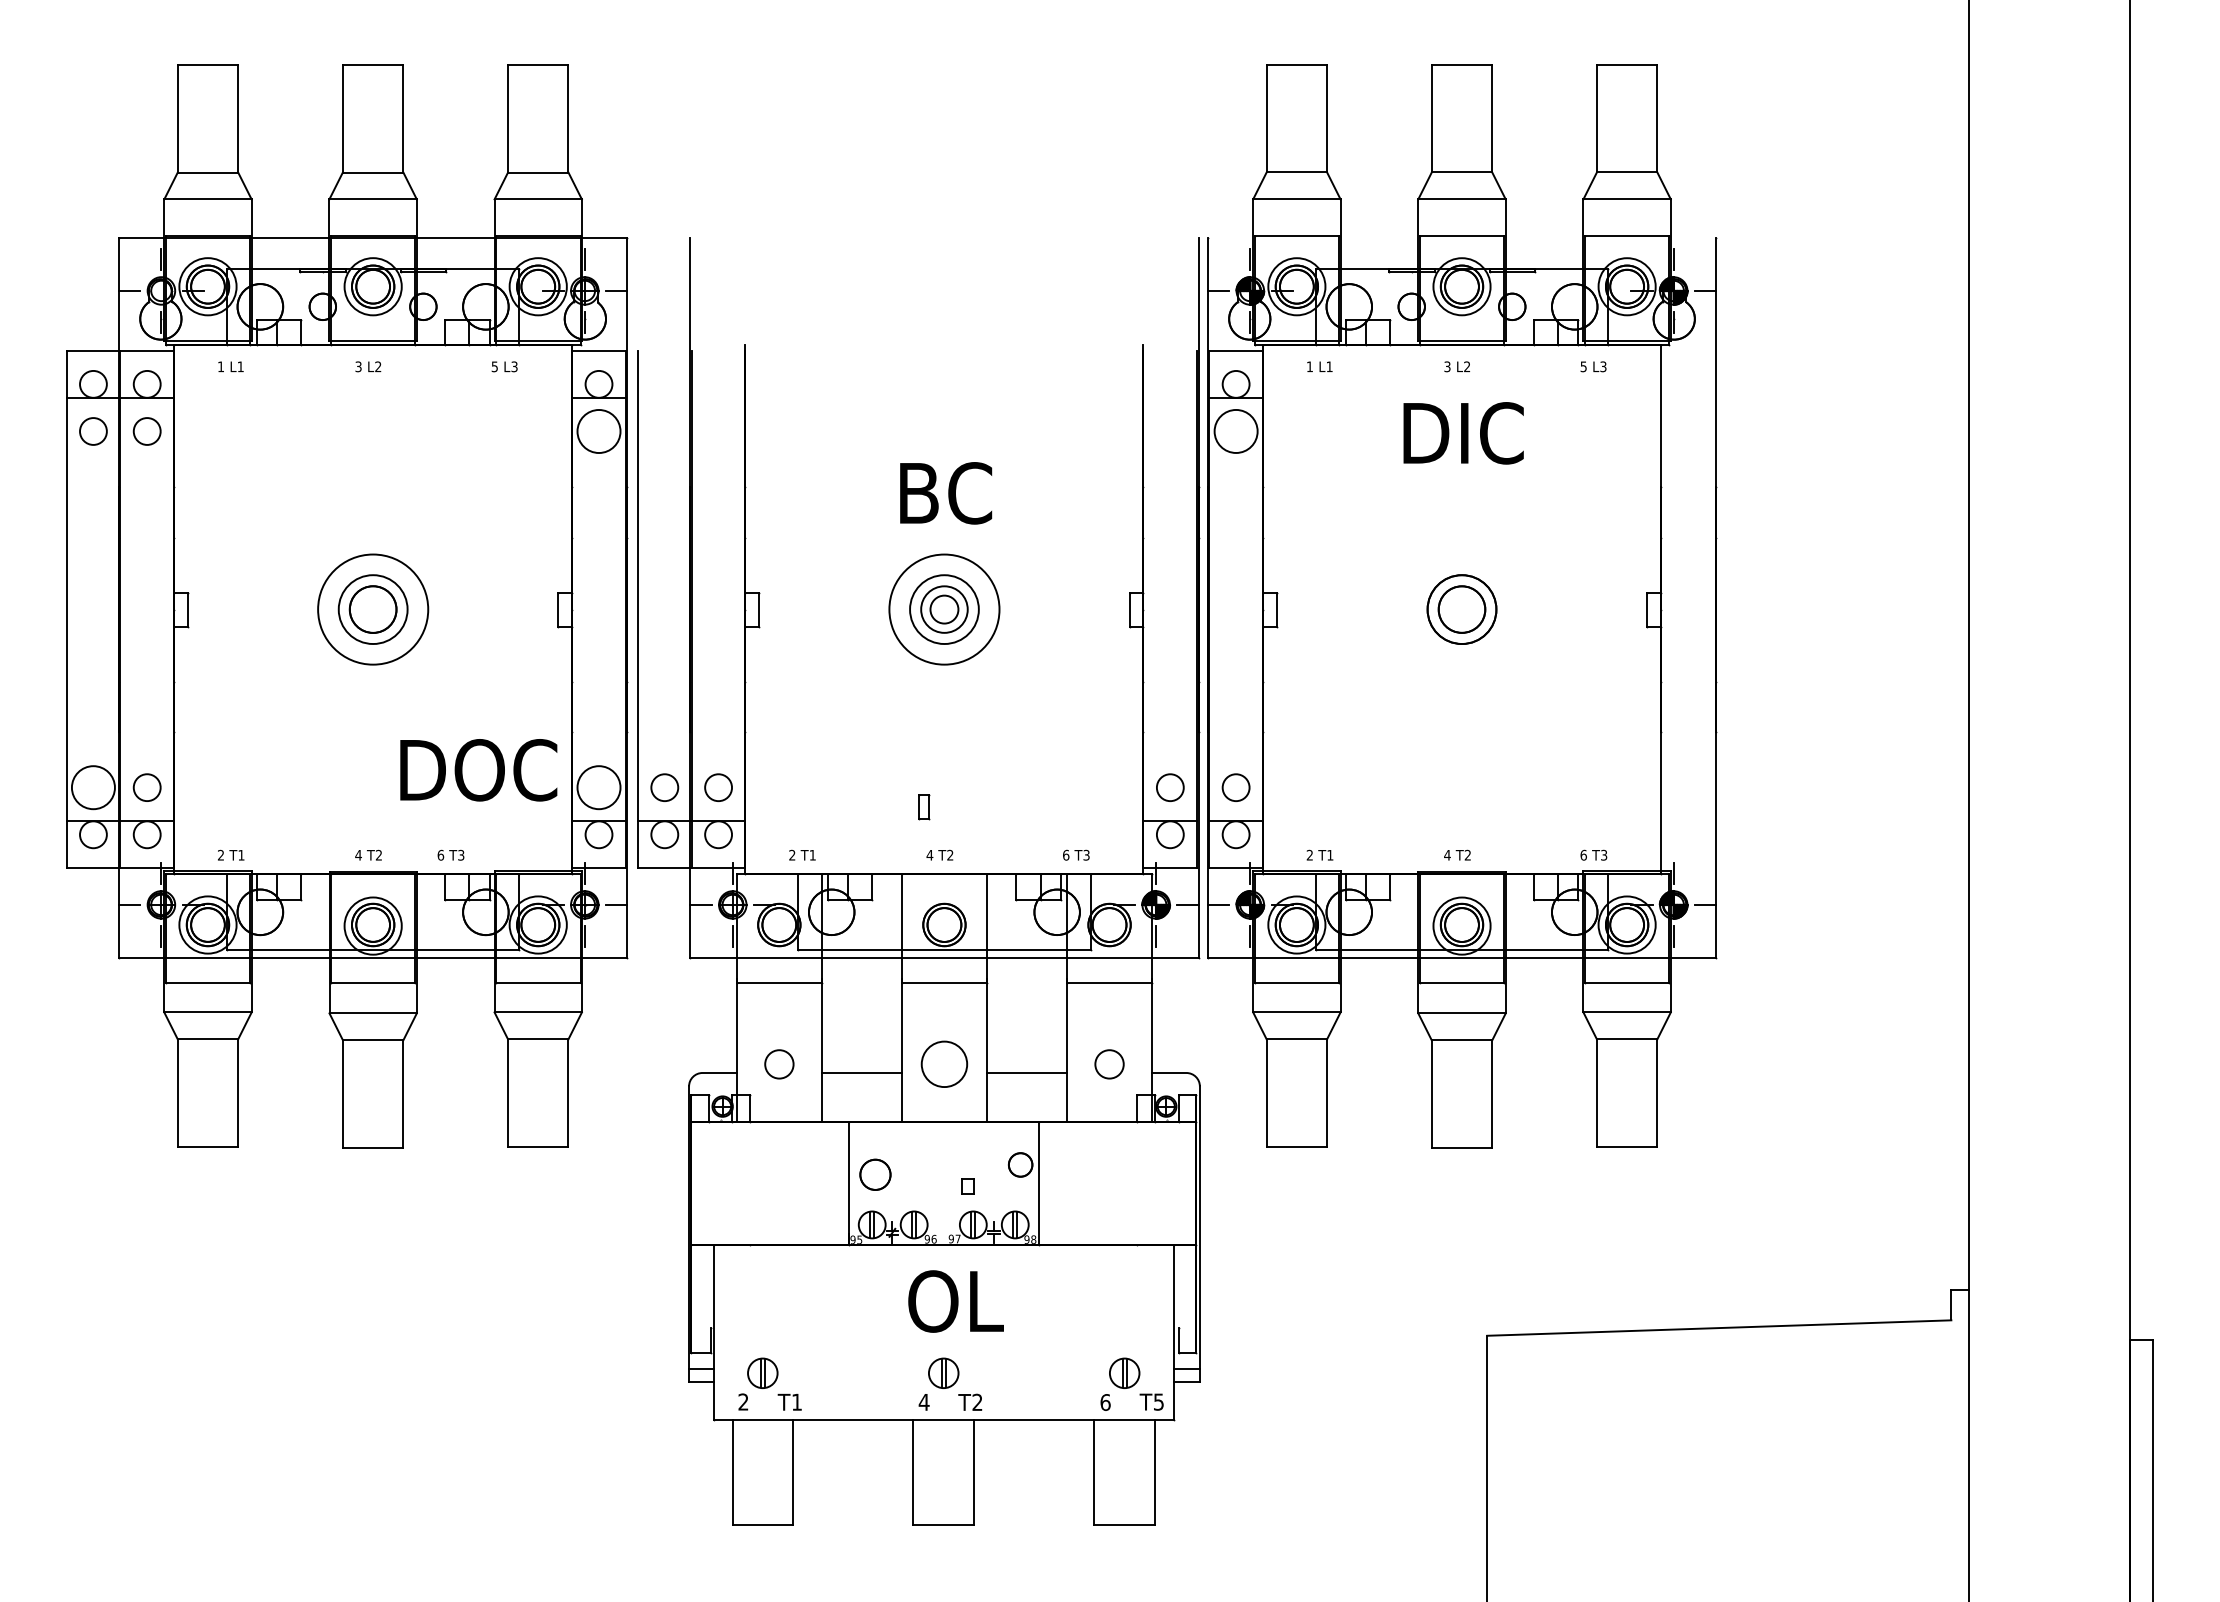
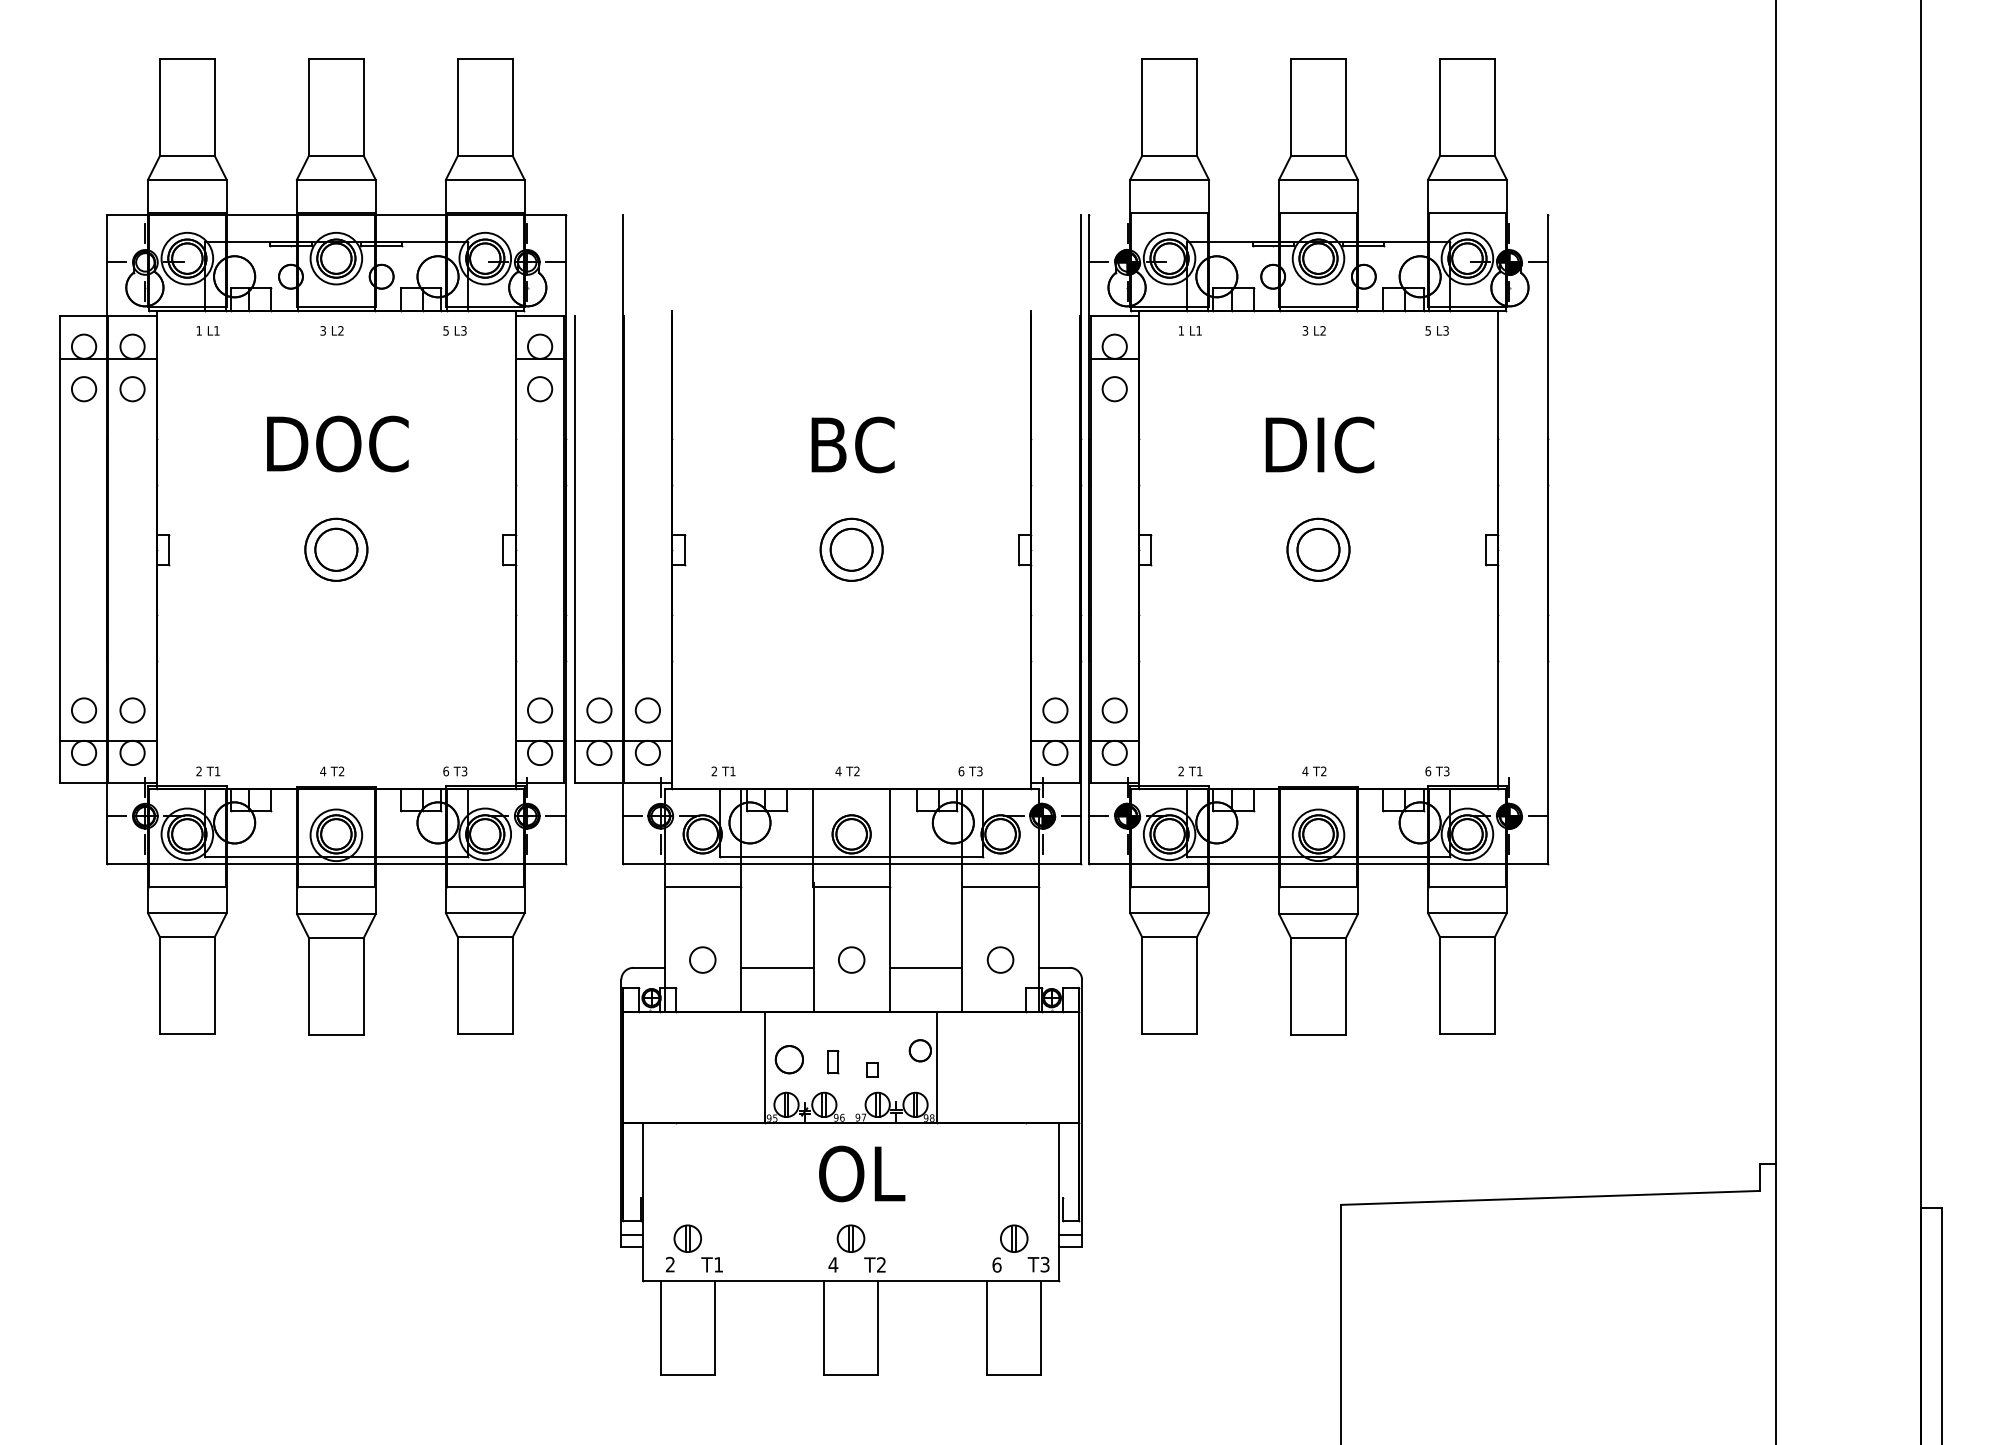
circle: (598, 431) -> (539, 389), size x0.62
circle: (1235, 431) -> (1114, 389), size x0.62
text: (1463, 433) -> (1319, 445), moved
circle: (372, 609) -> (335, 549), size x0.62
circle: (944, 609) -> (851, 549), size x0.62
circle: (944, 609) -> (851, 549), size x1.67
text: (478, 770) -> (337, 444), moved
circle: (93, 787) -> (84, 710), size x0.62
circle: (598, 787) -> (539, 710), size x0.62
part: (924, 807) -> (833, 1063), moved
text: (450, 854) -> (454, 770), moved
circle: (944, 1064) -> (851, 960), size x0.62
text: (1158, 1401) -> (1044, 1264), T5 -> T3

